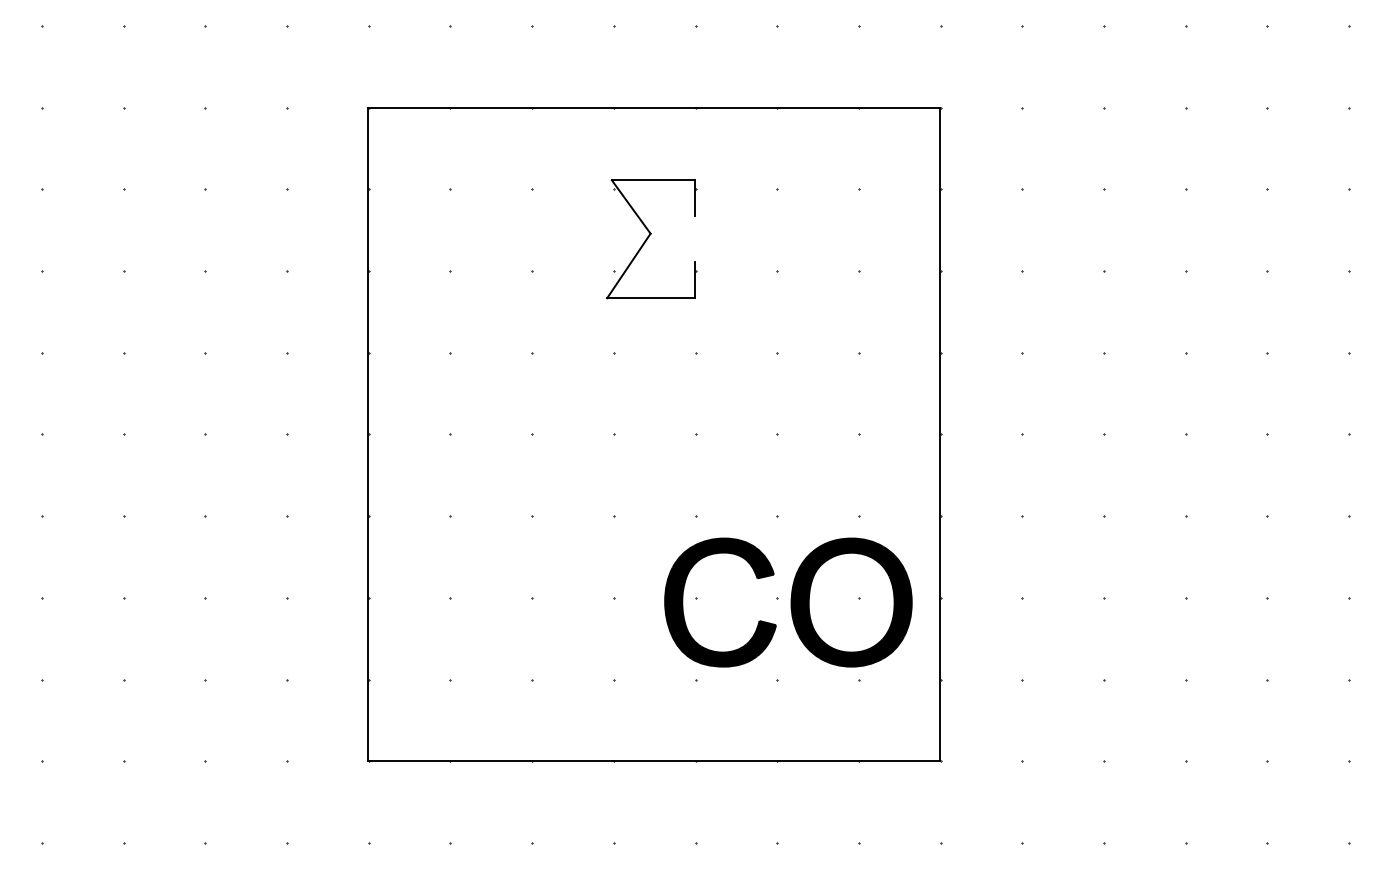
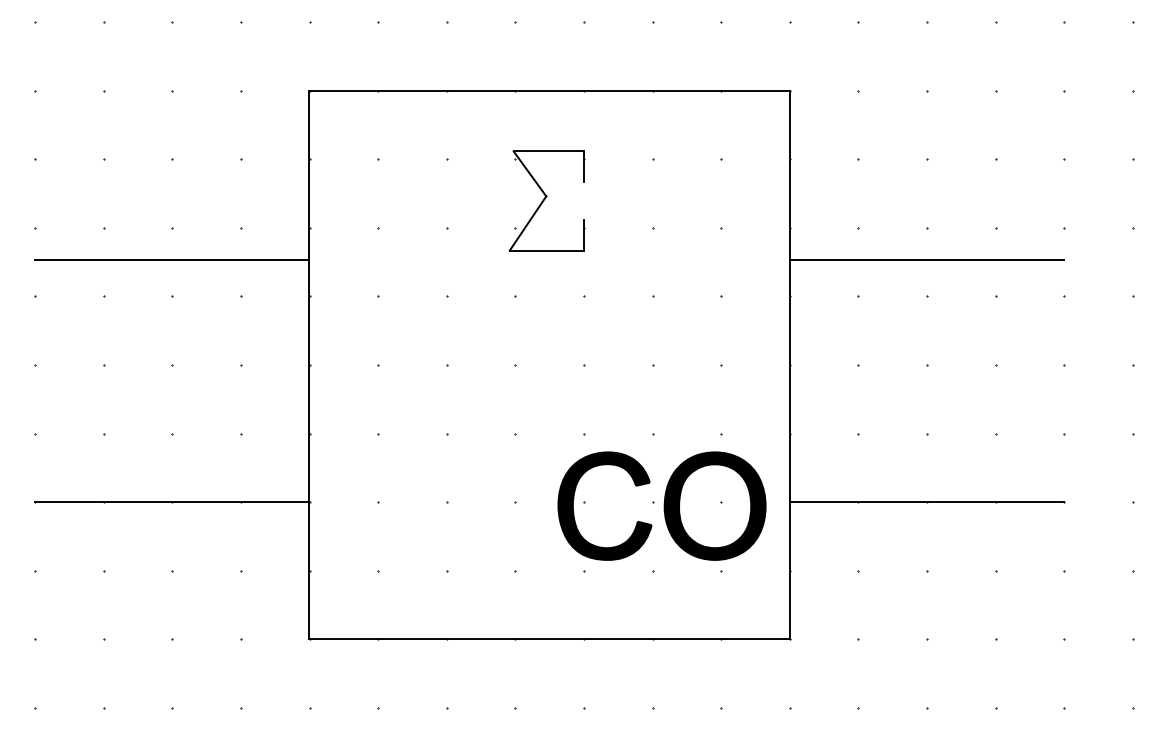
line: (205, 310) -> (172, 260), added
line: (1103, 310) -> (926, 260), added
line: (205, 598) -> (172, 502), added
line: (1103, 598) -> (926, 502), added

